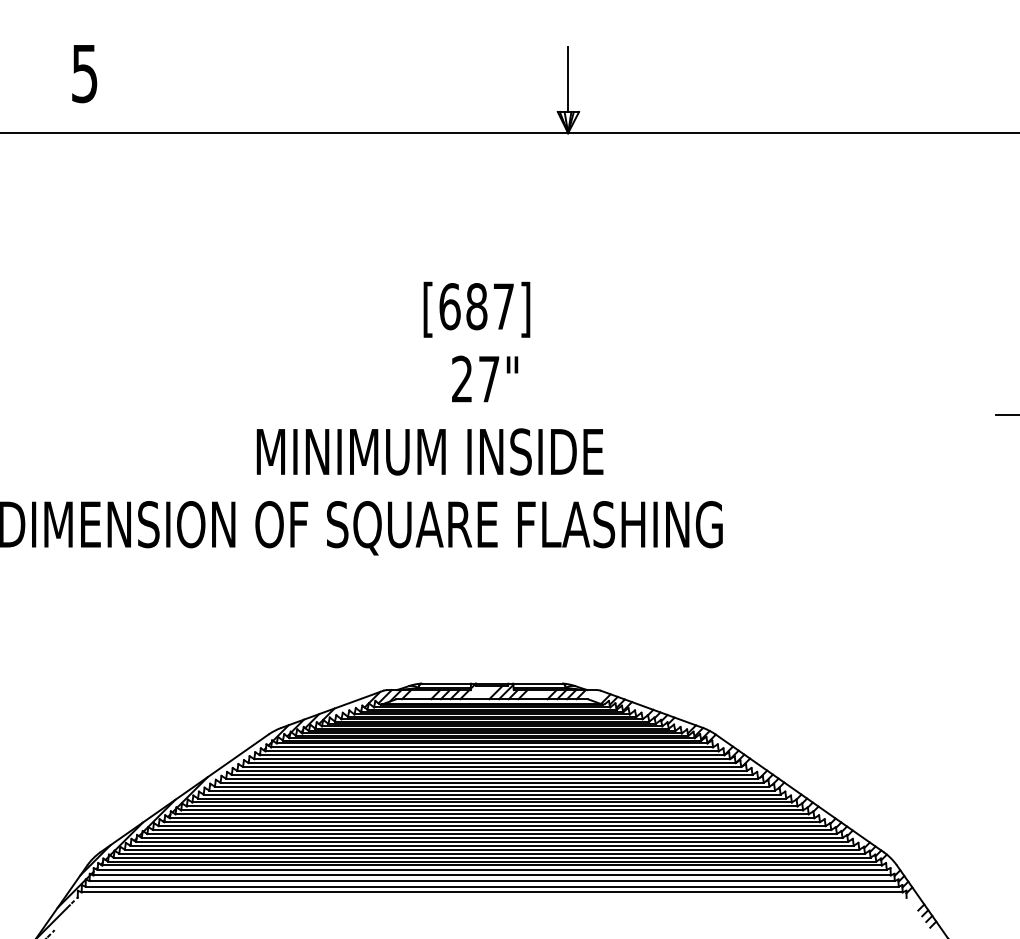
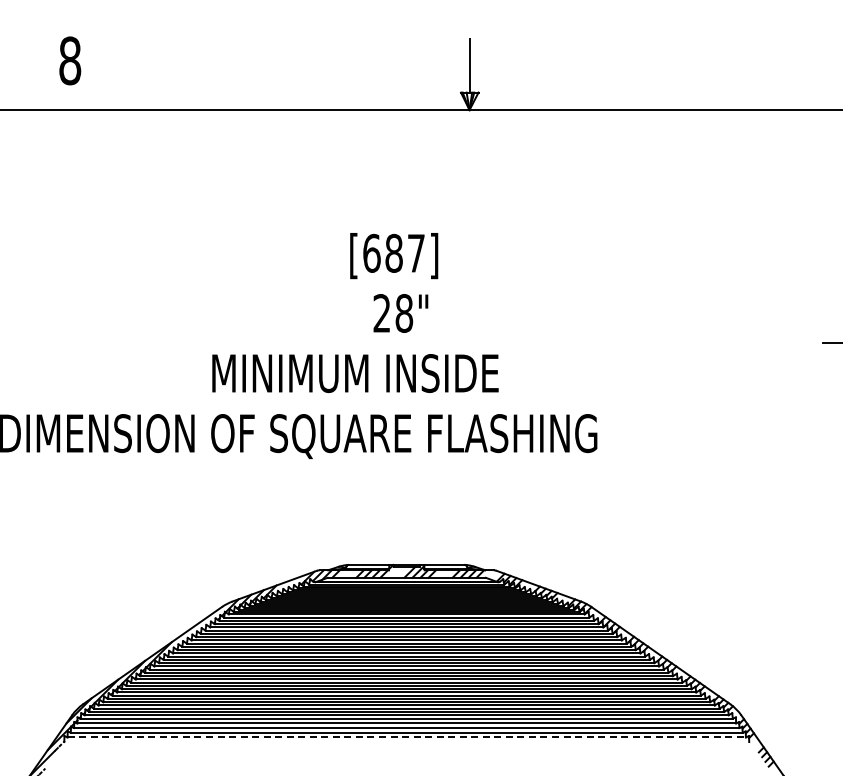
text: (85, 73) -> (70, 60), 5 -> 8
text: (489, 379) -> (404, 313), 27" -> 28"
line: (493, 892) -> (407, 737), solid -> dashed

